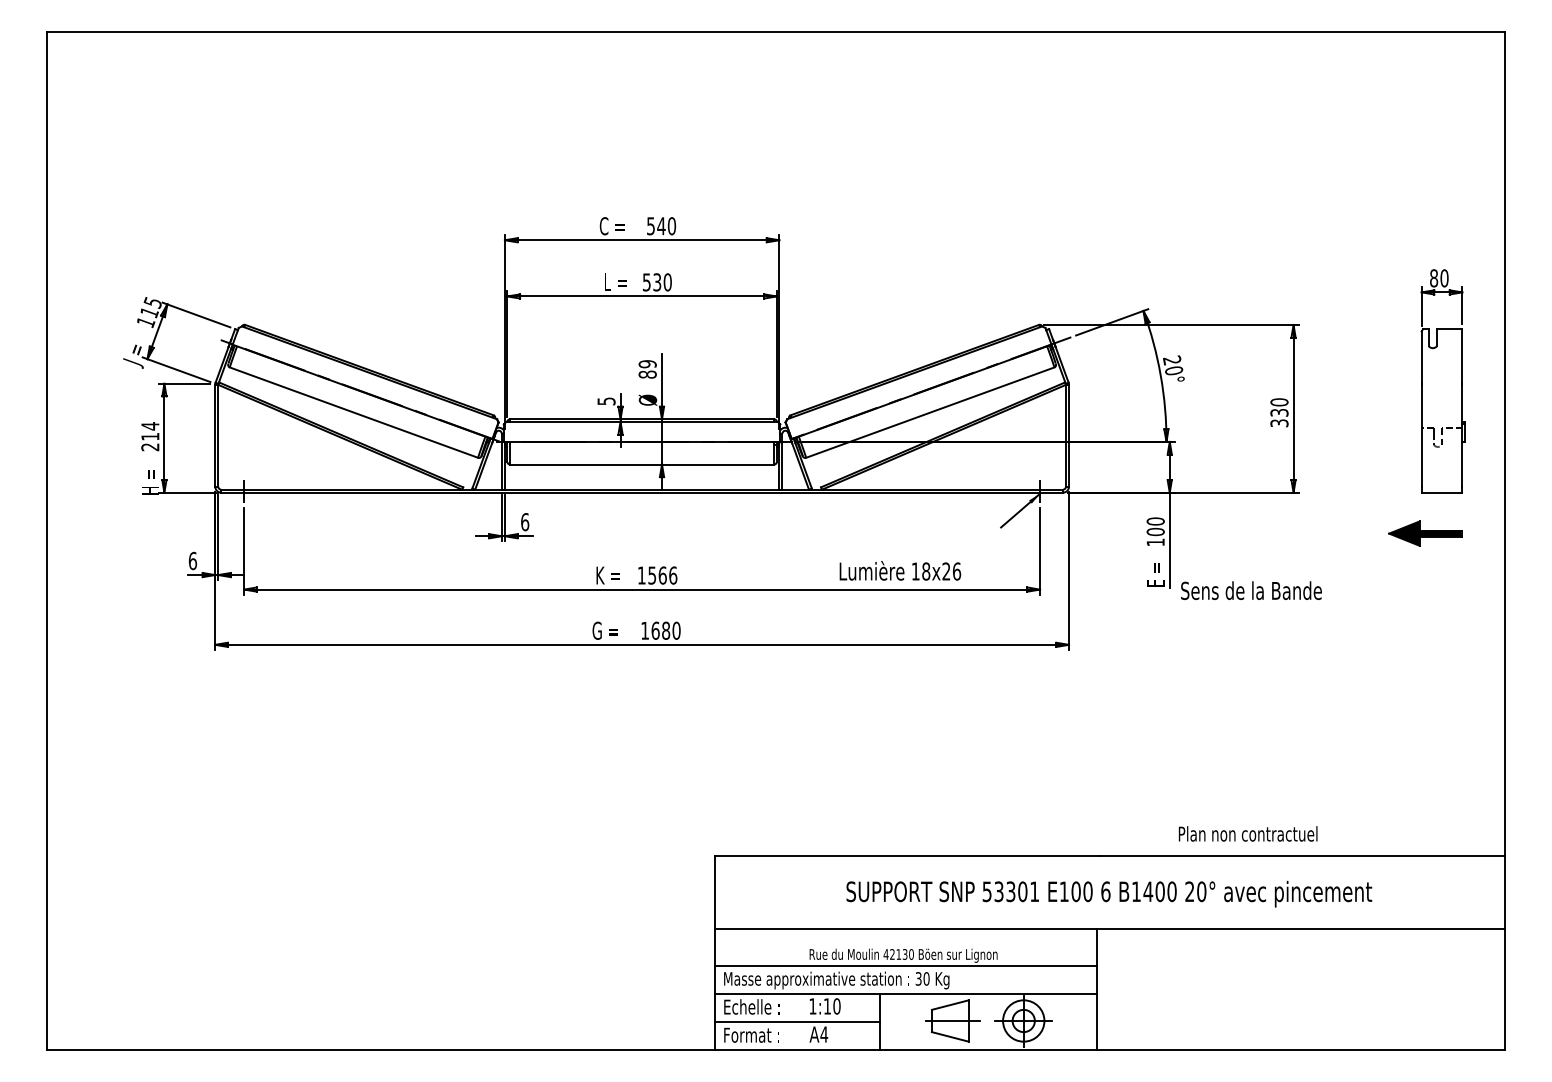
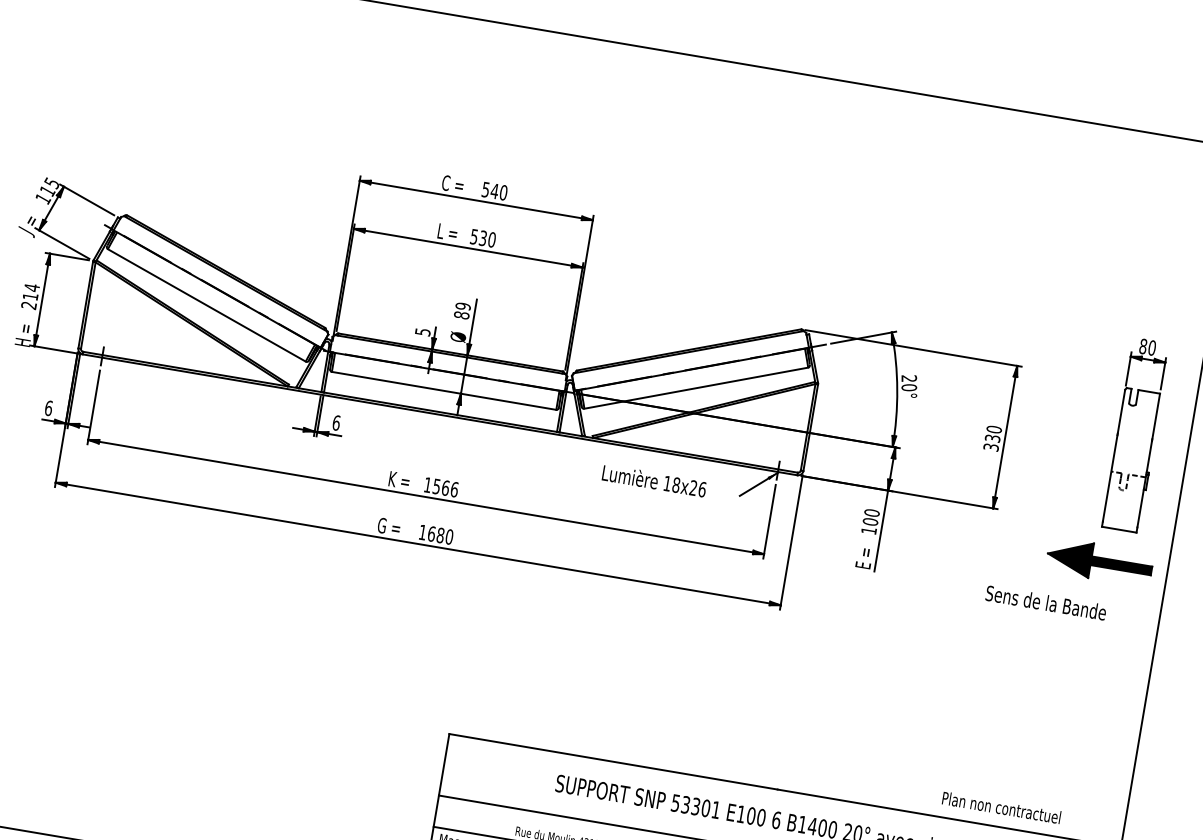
part: (1425, 533) -> (1099, 561), size x1.67
text: (900, 570) -> (654, 480), moved
text: (1251, 590) -> (1046, 602), moved
text: (1247, 833) -> (1001, 807), moved

